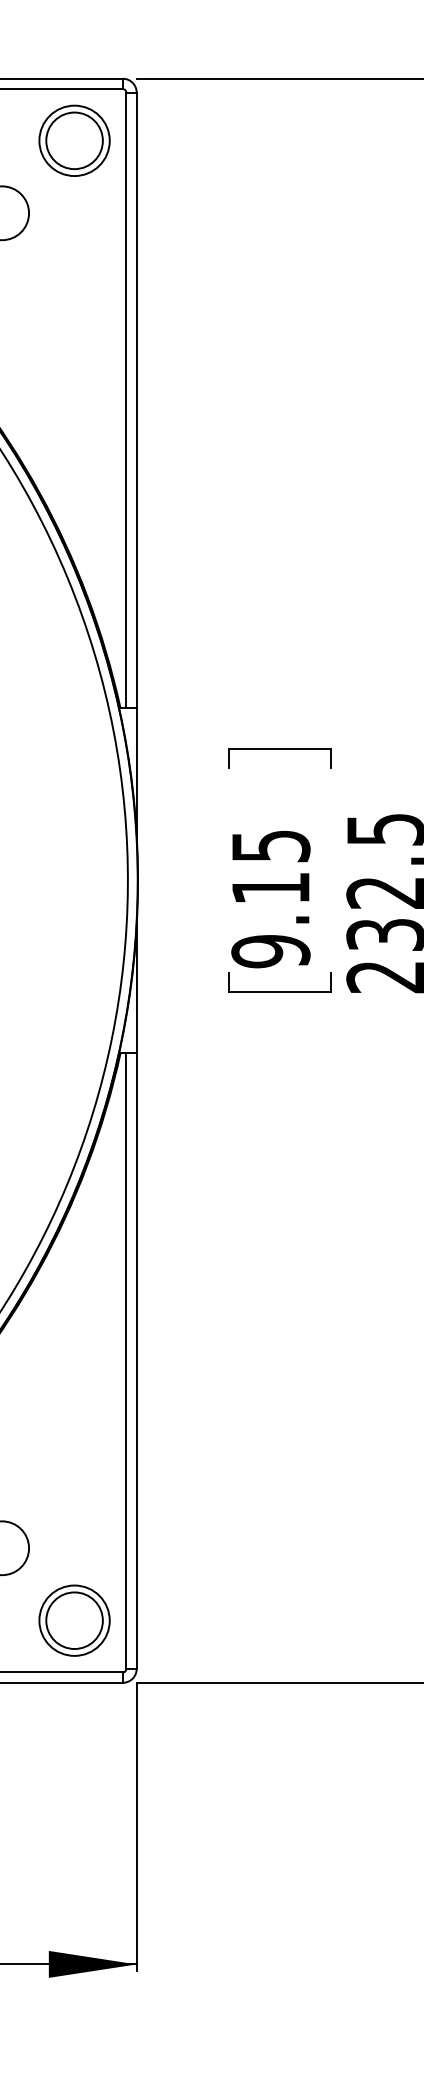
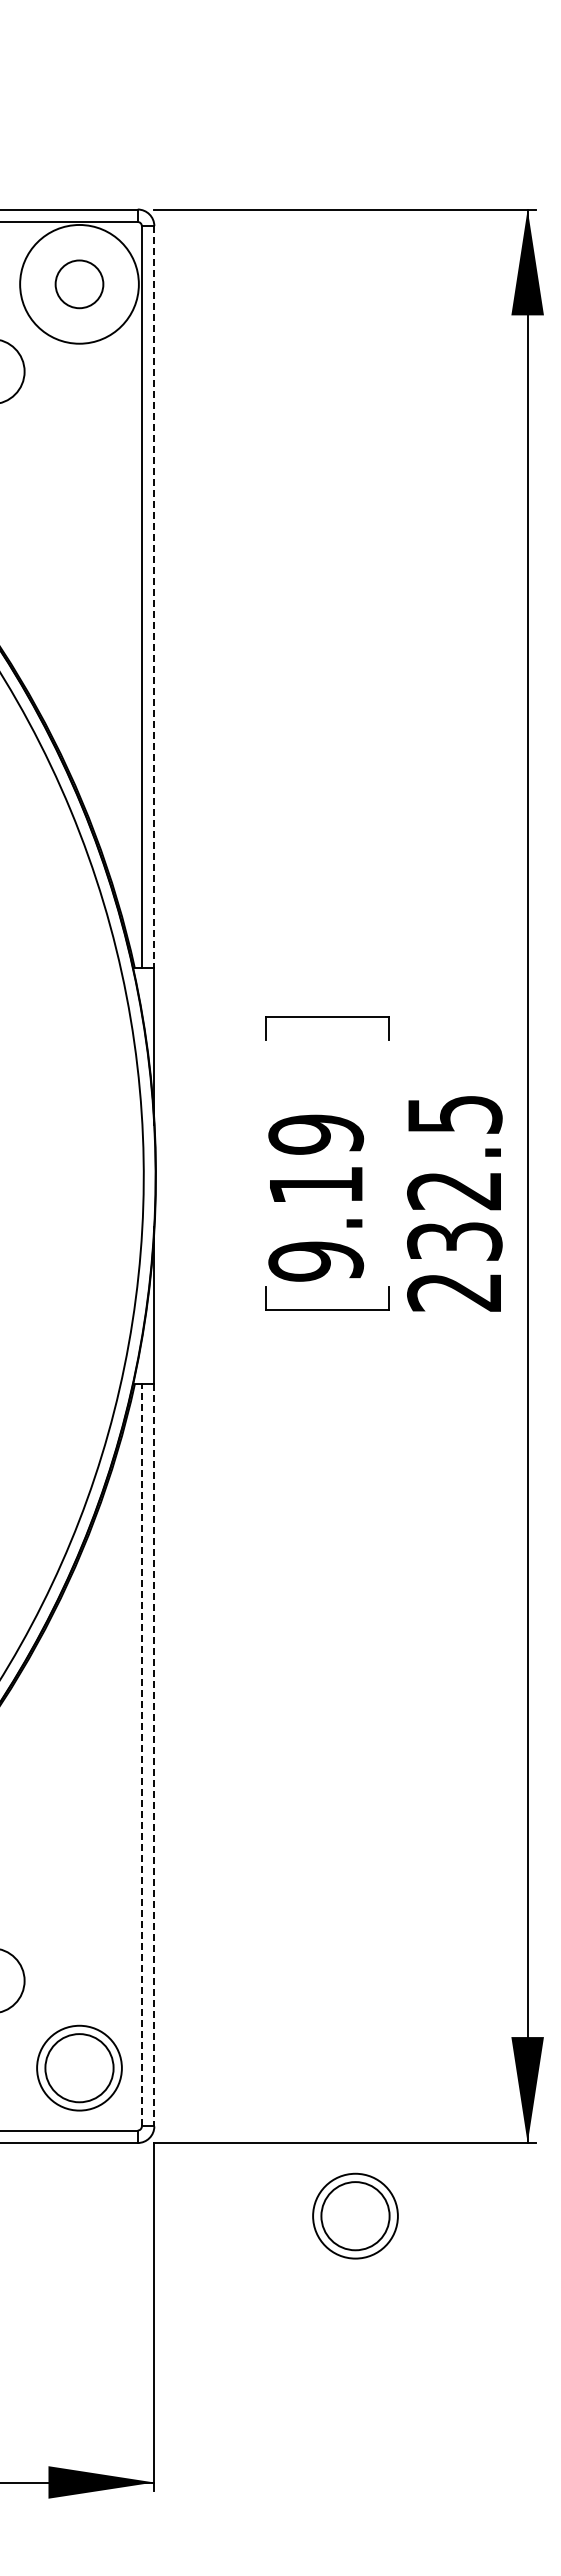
circle: (74, 140) -> (79, 283), size x1.4
circle: (74, 140) -> (79, 284), size x0.7
line: (136, 400) -> (154, 597), solid -> dashed
text: (270, 846) -> (315, 1134), 9.15 -> 9.19
line: (126, 1360) -> (141, 1754), solid -> dashed
line: (136, 1361) -> (154, 1755), solid -> dashed
part: (303, 1742) -> (355, 2215), added

